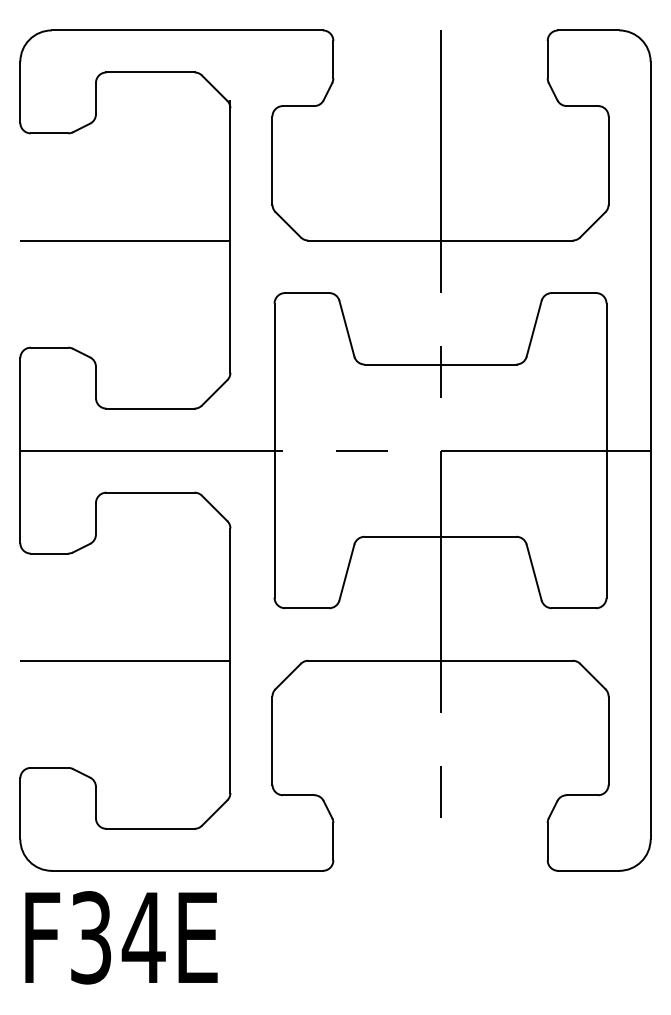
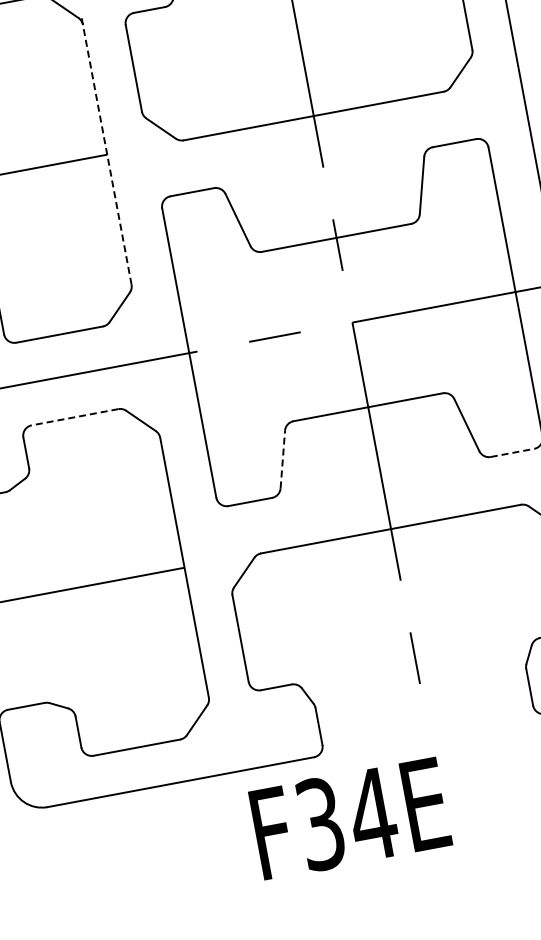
line: (230, 236) -> (106, 150), solid -> dashed
line: (150, 492) -> (75, 417), solid -> dashed
line: (346, 572) -> (282, 459), solid -> dashed
line: (574, 608) -> (513, 453), solid -> dashed
text: (121, 937) -> (350, 818), moved

